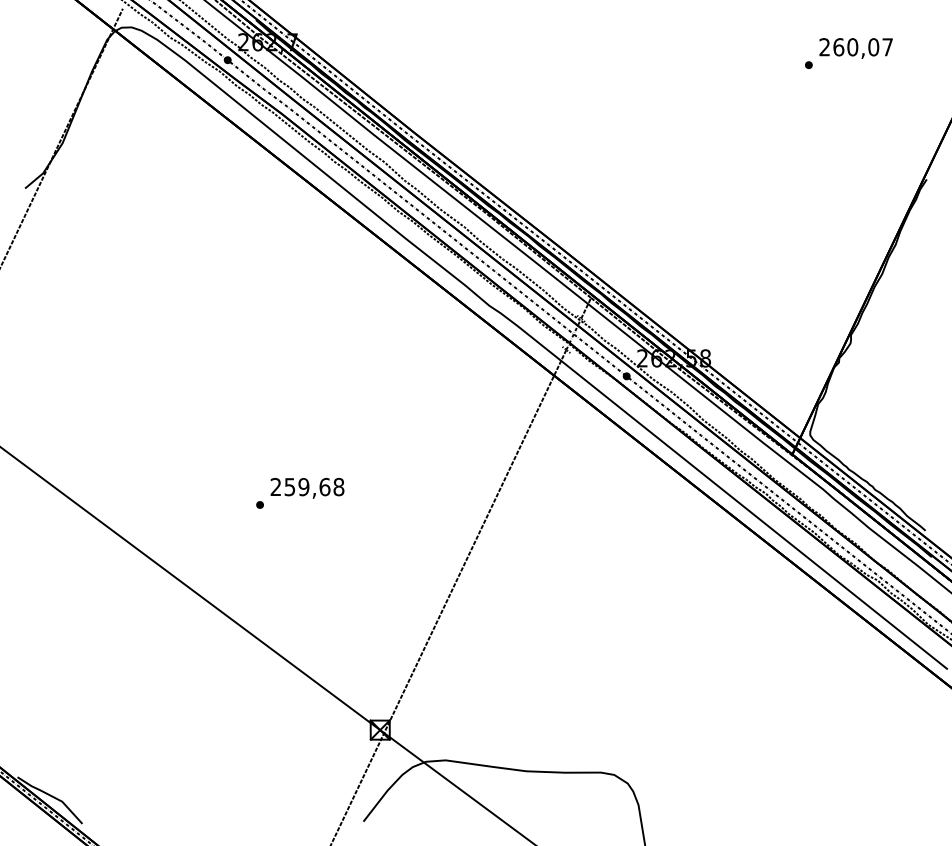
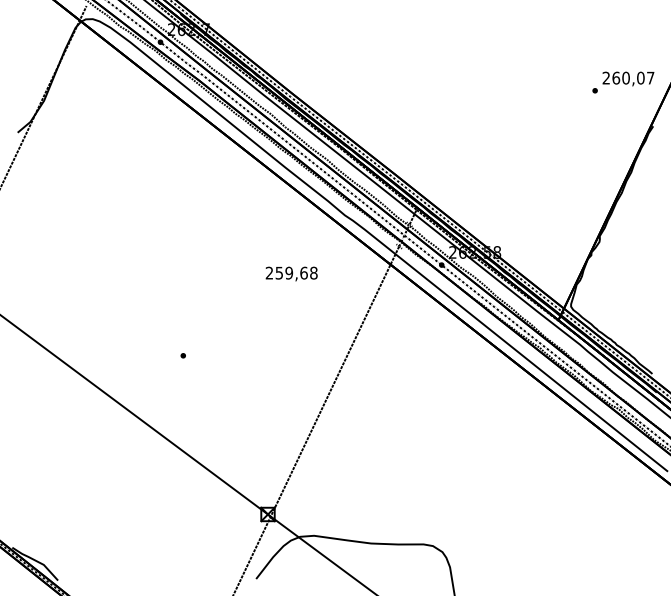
text: (849, 53) -> (623, 82), moved
text: (307, 487) -> (291, 273), moved

